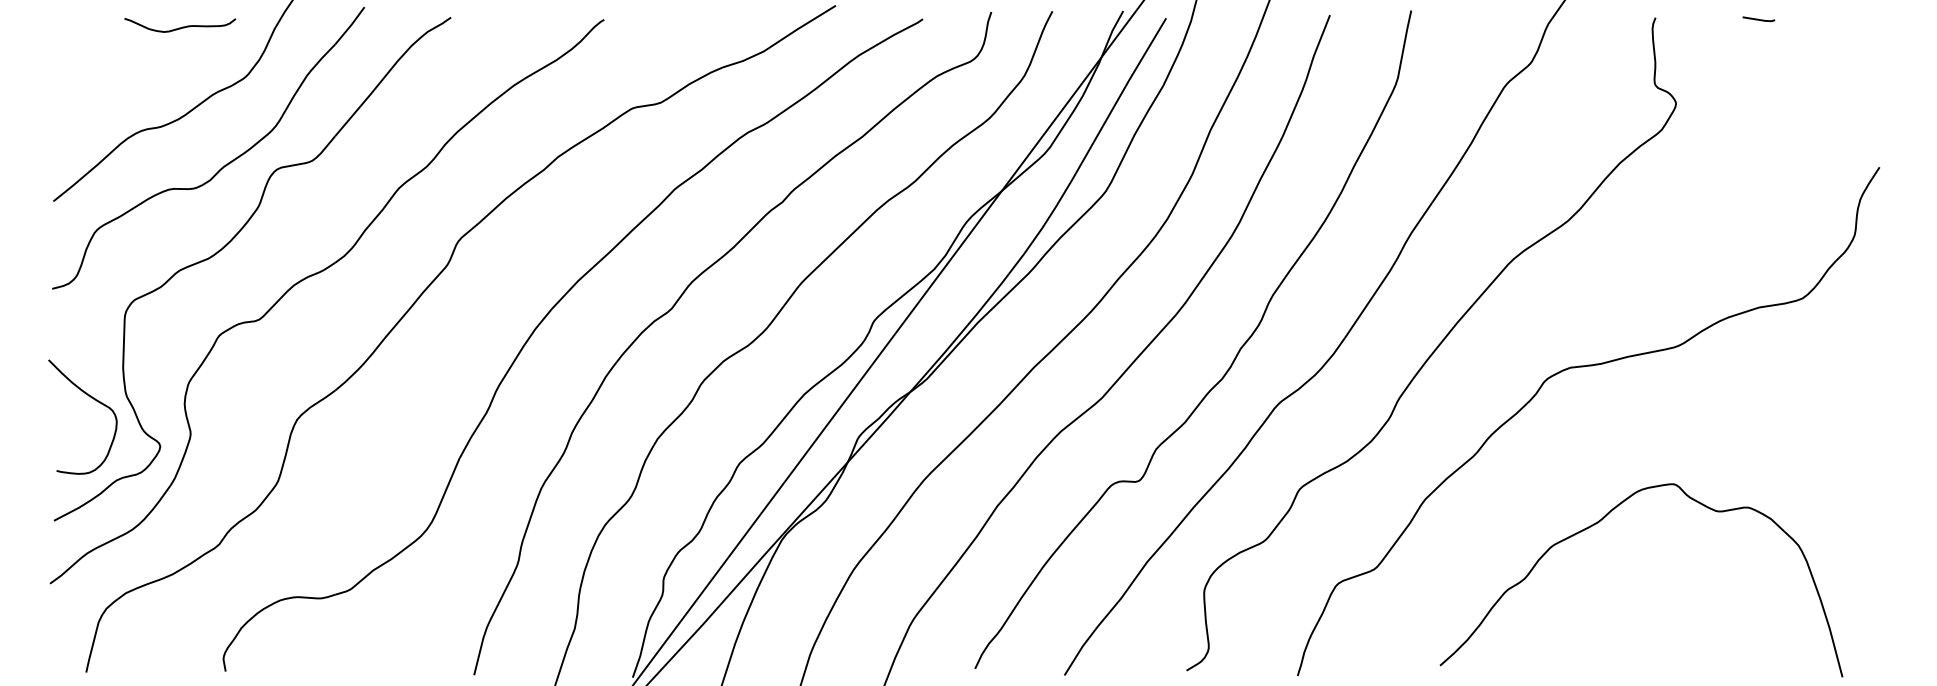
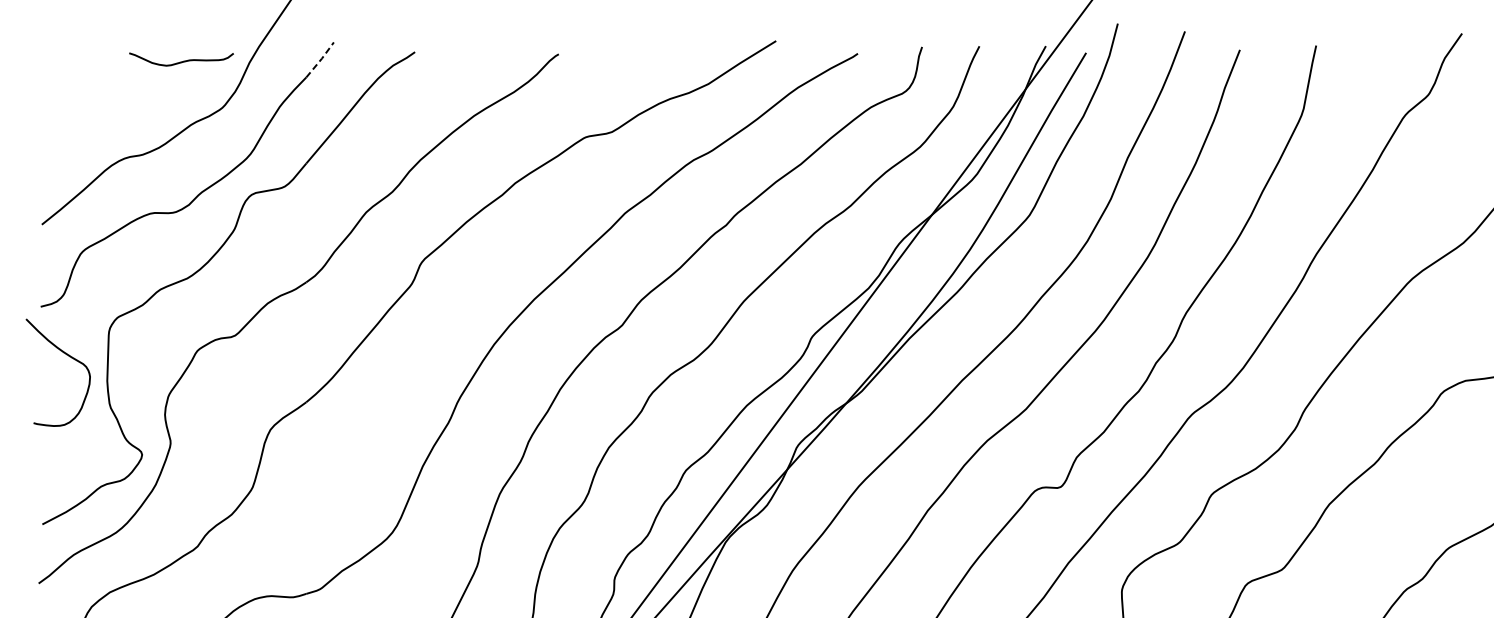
line: (350, 25) -> (320, 59), solid -> dashed
curve: (180, 27) -> (181, 61), moved
curve: (94, 400) -> (69, 357), moved

